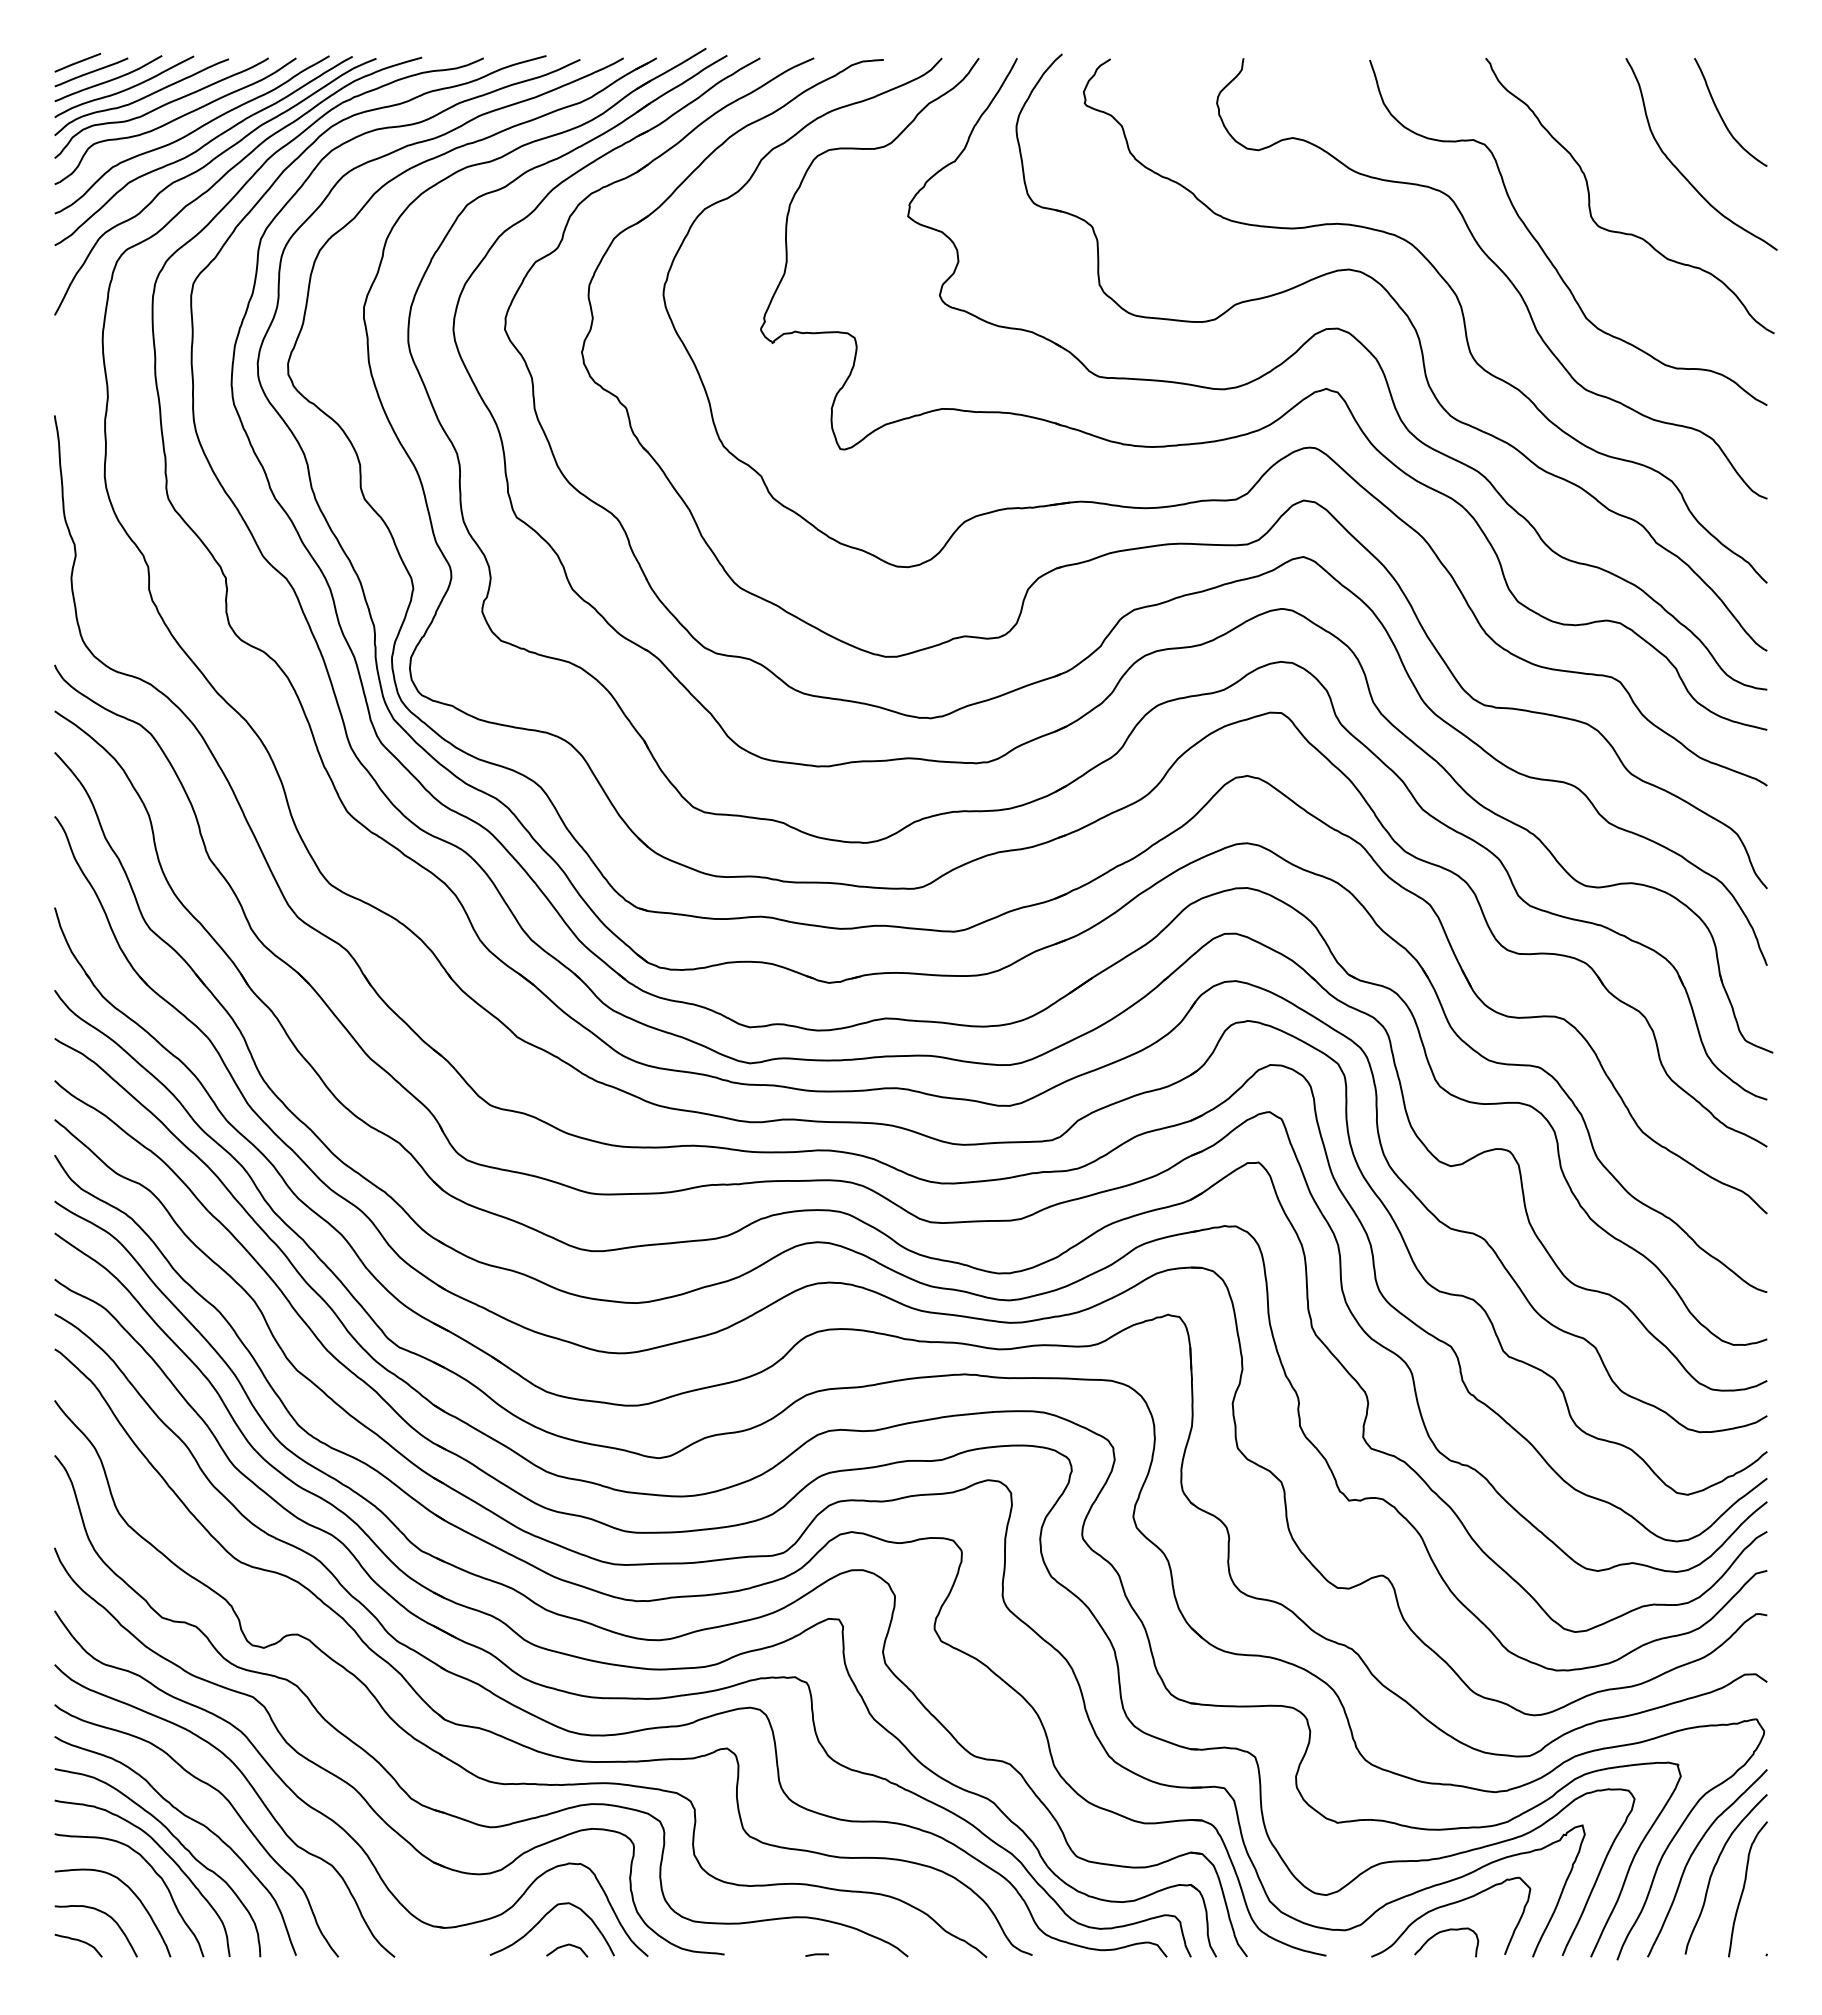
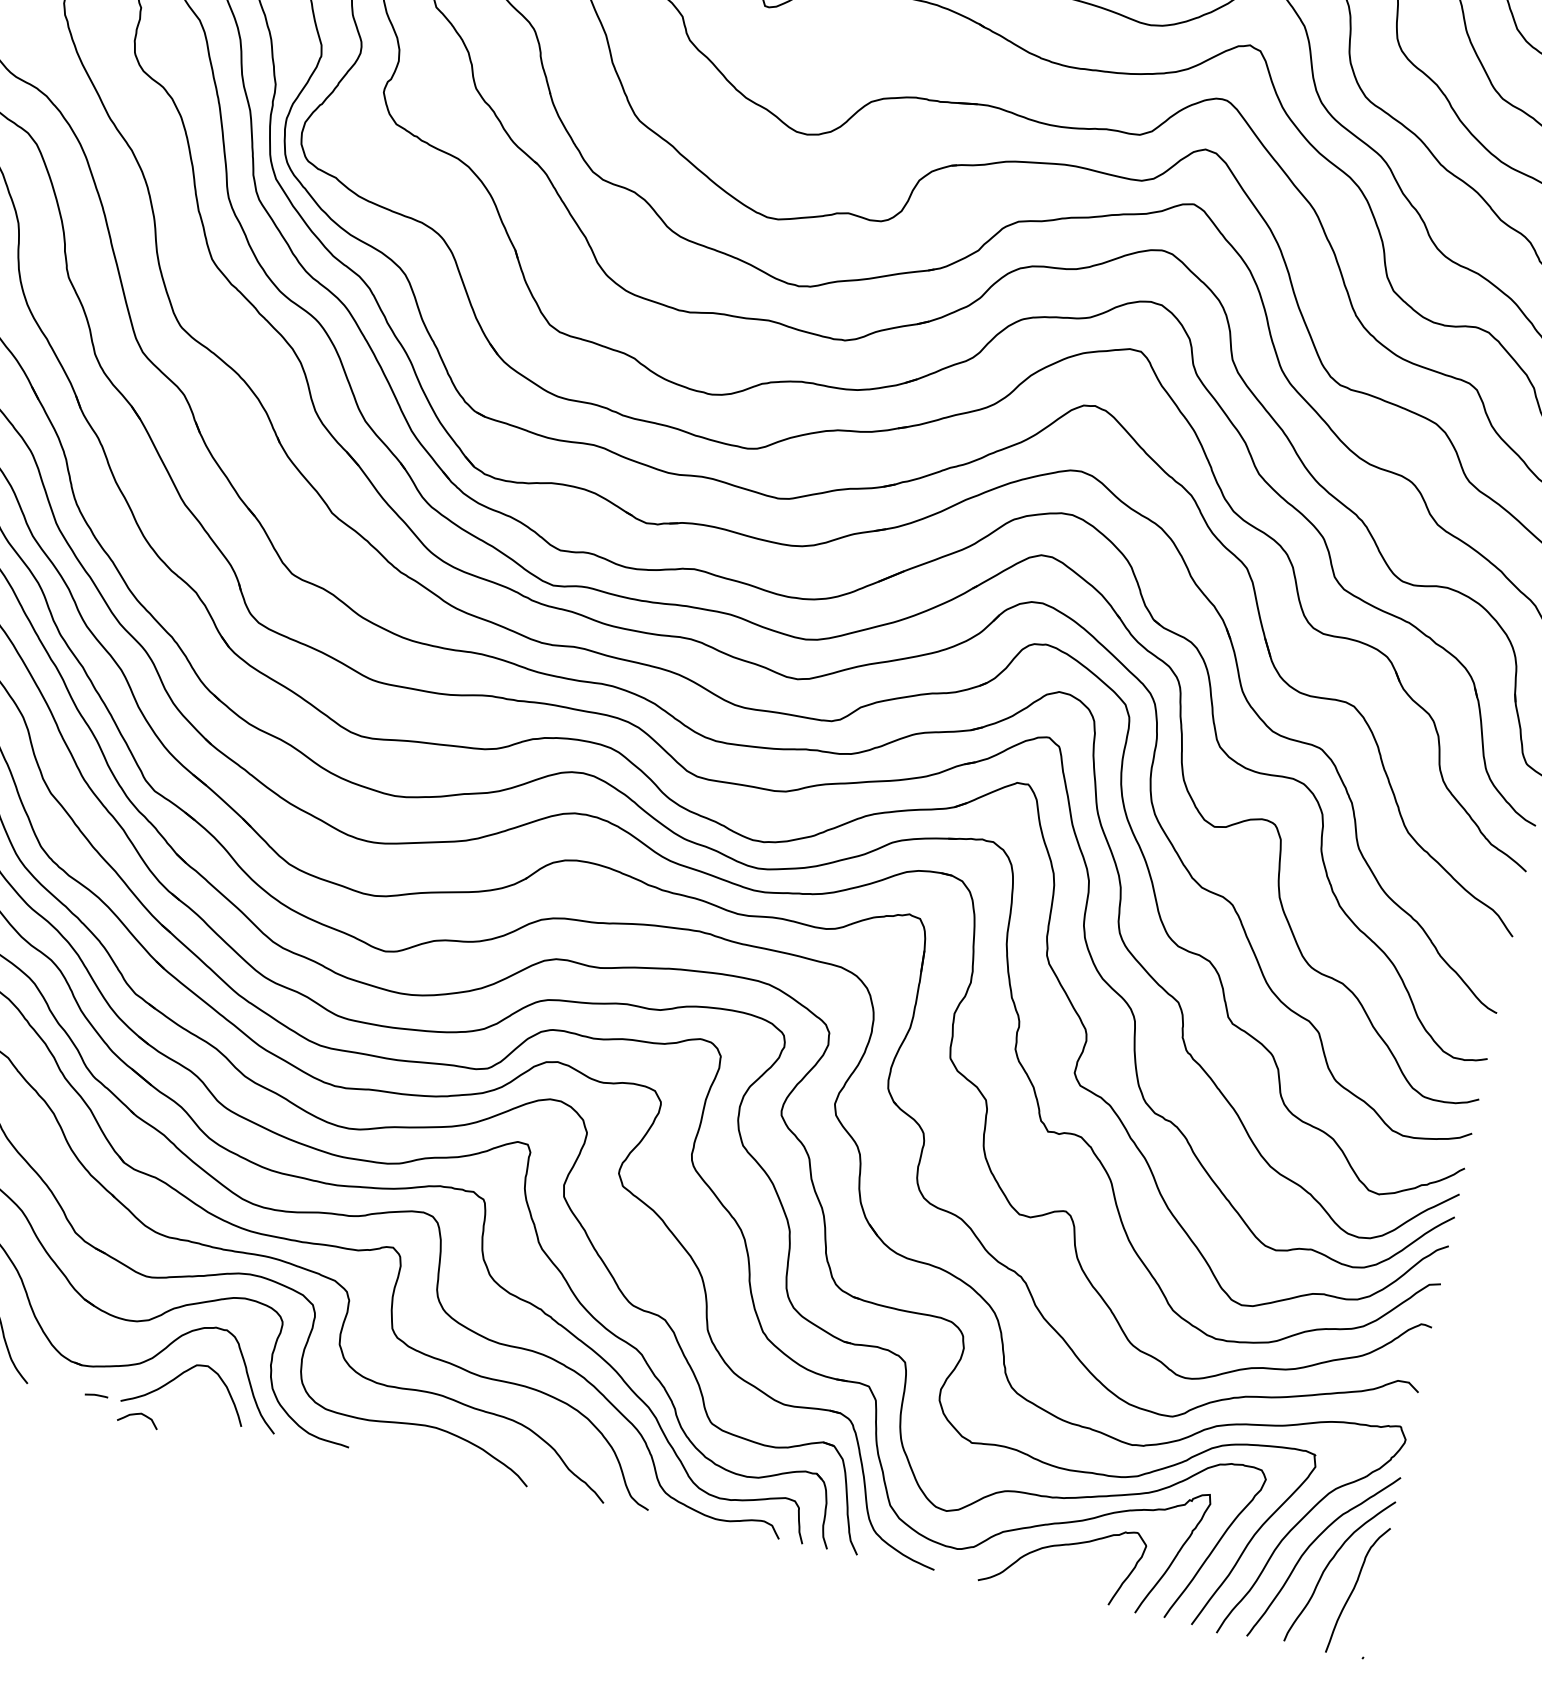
curve: (1443, 1932) -> (1053, 1571), removed
curve: (566, 1946) -> (138, 1415), moved
line: (816, 1954) -> (95, 1395), moved

